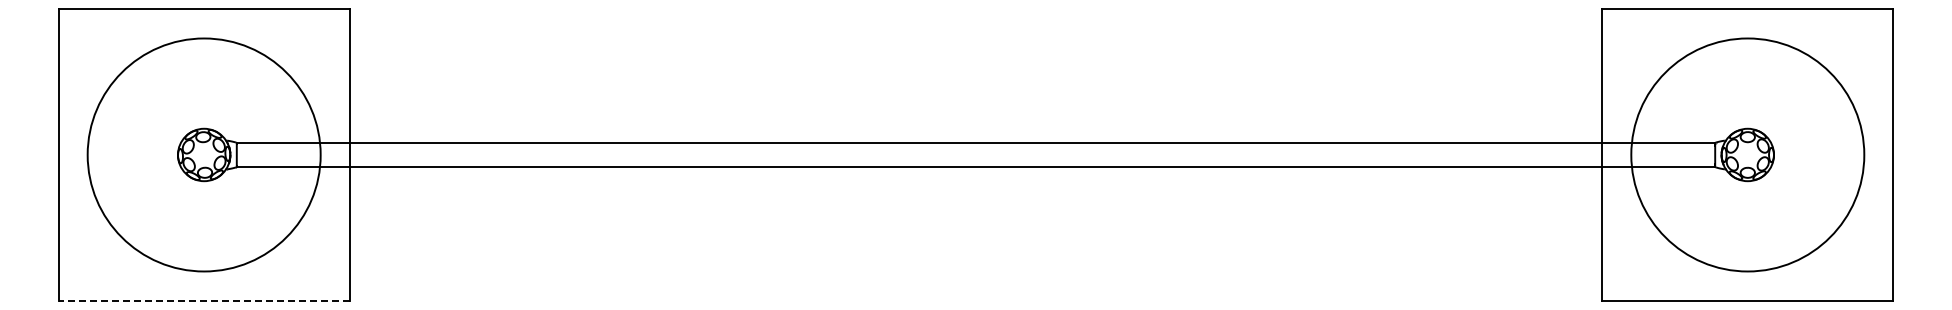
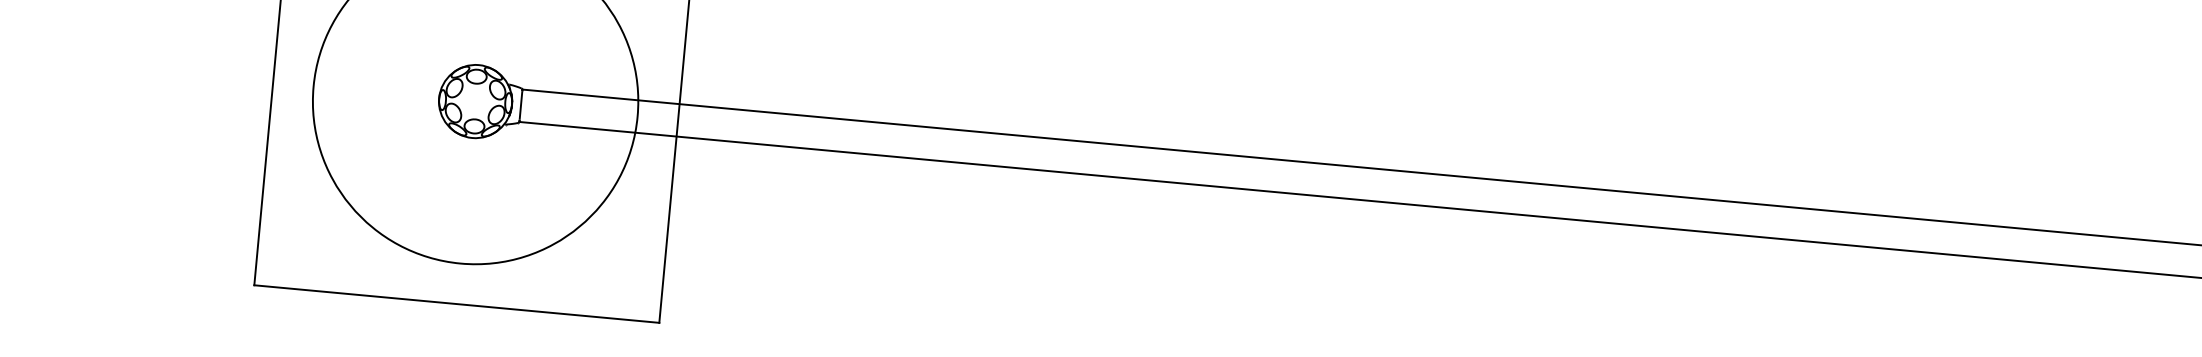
line: (204, 300) -> (457, 303), dashed -> solid

